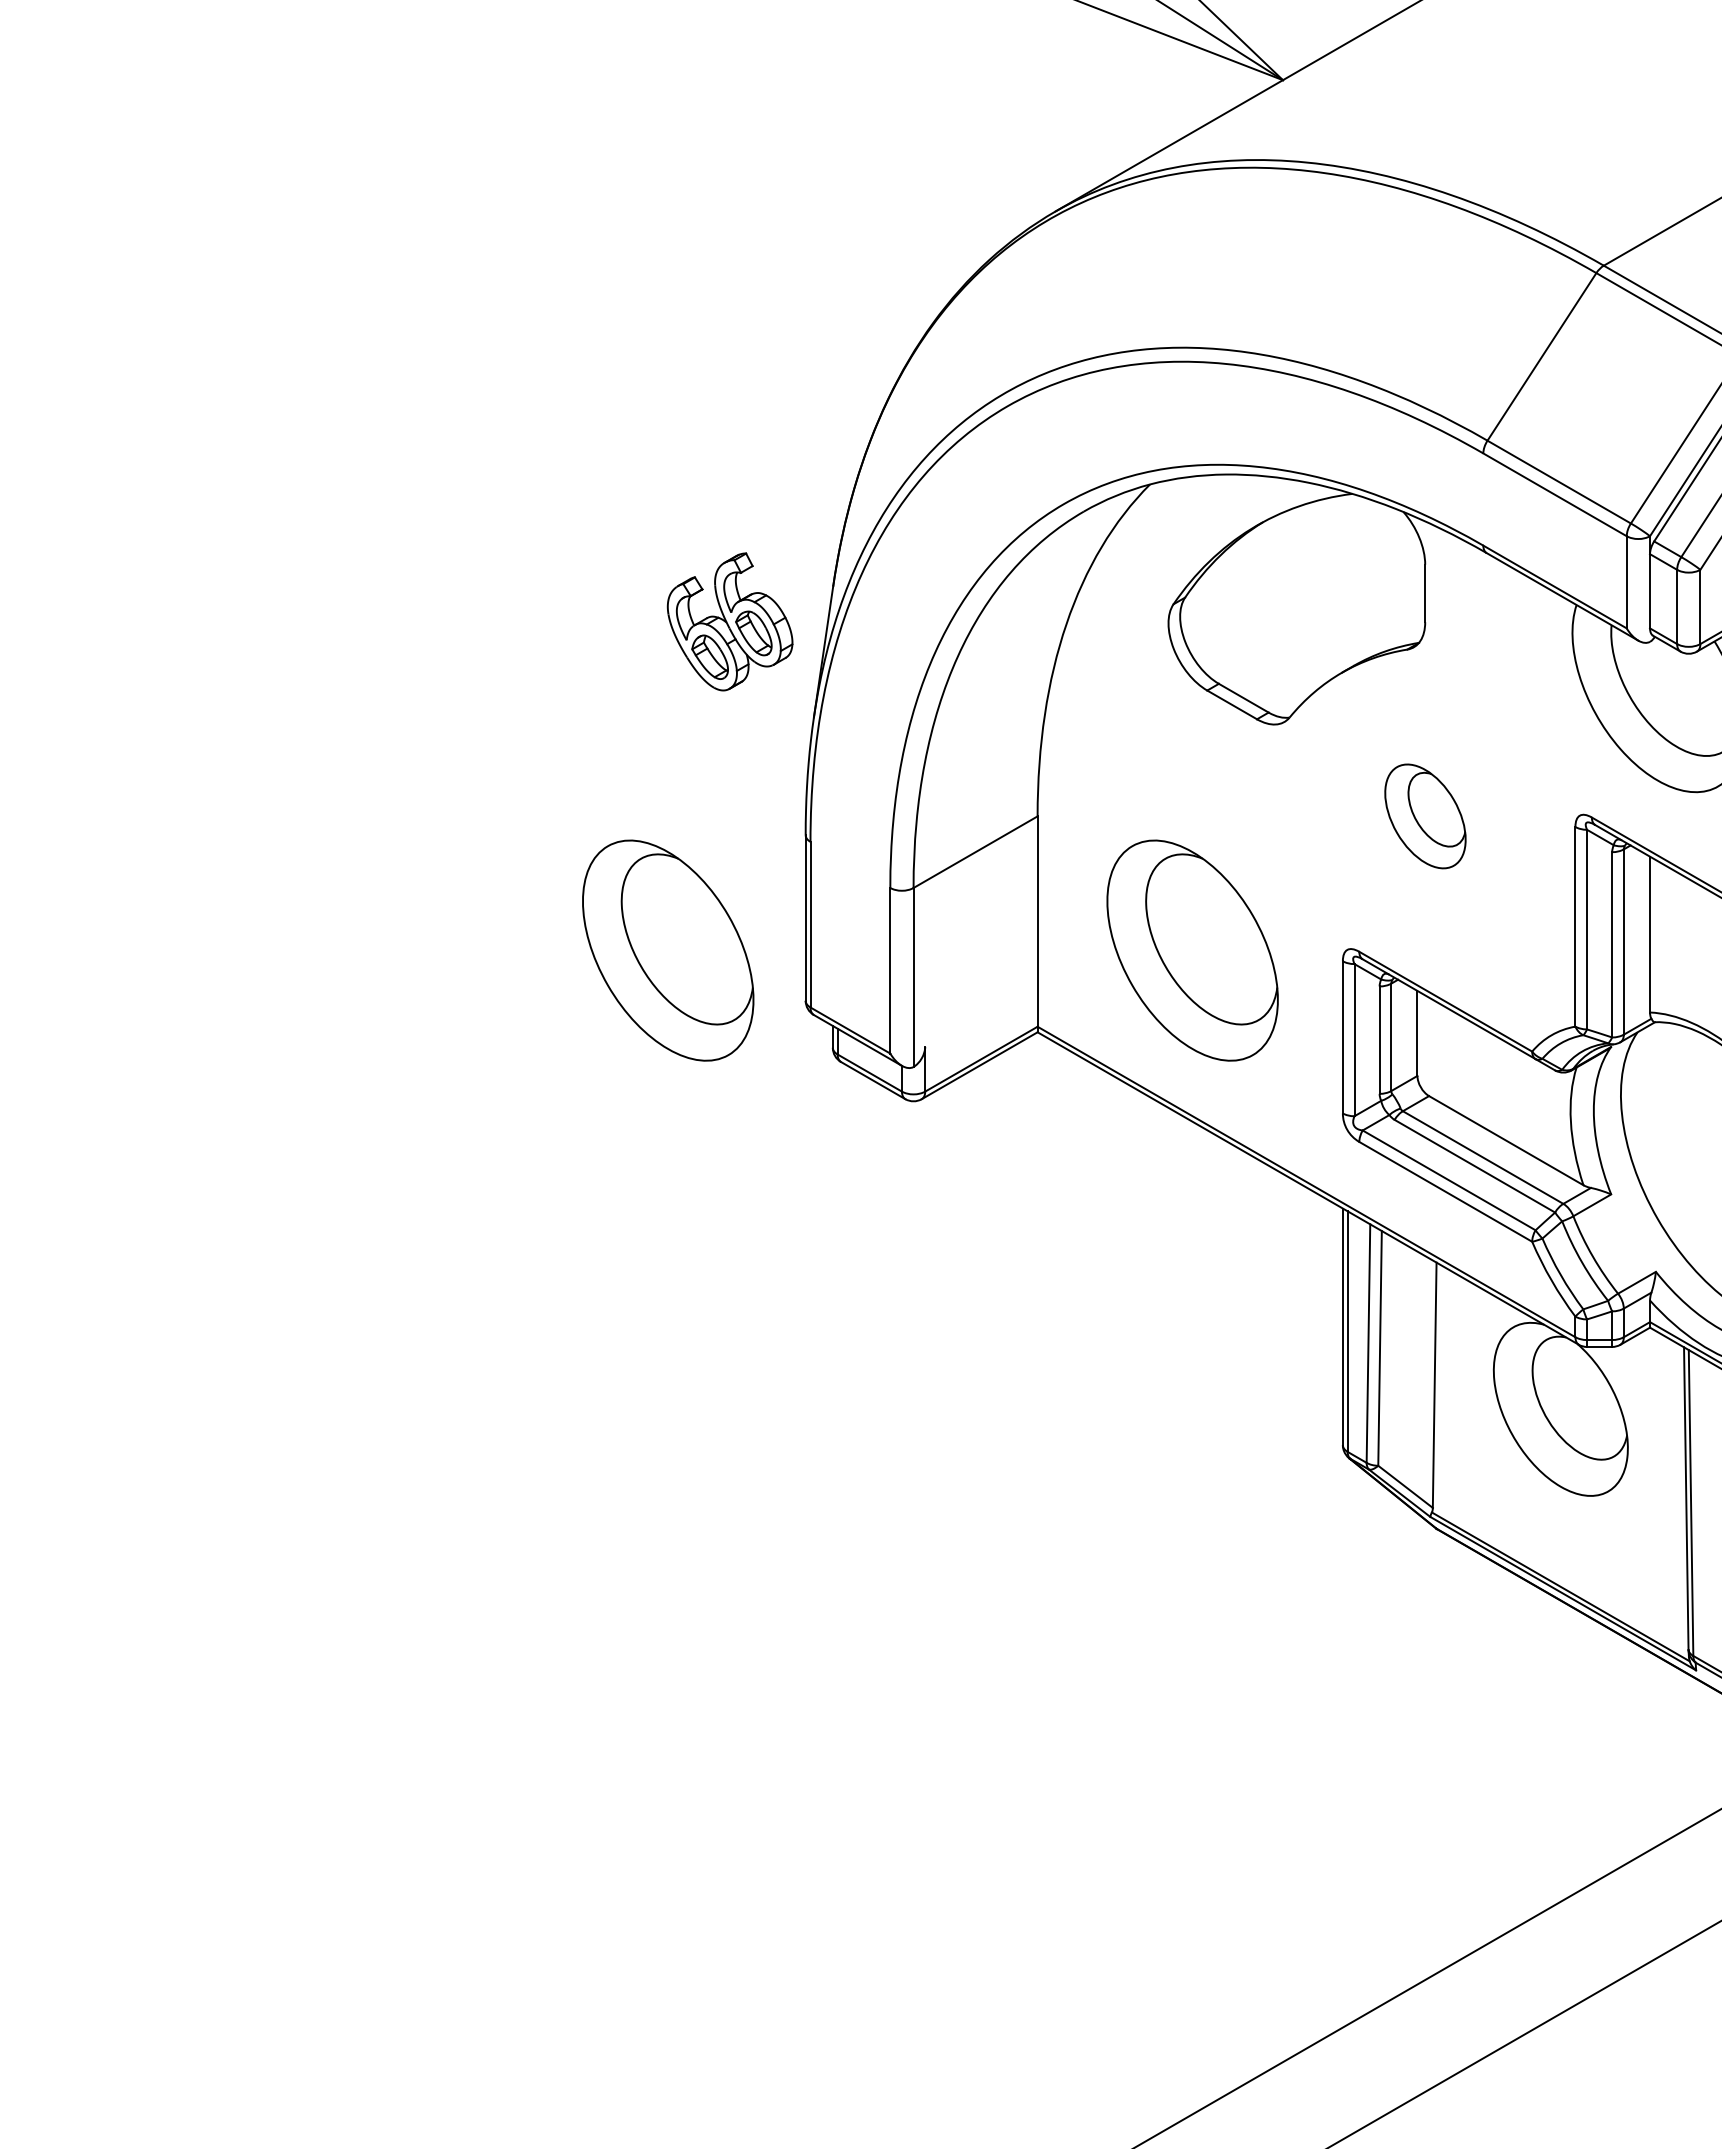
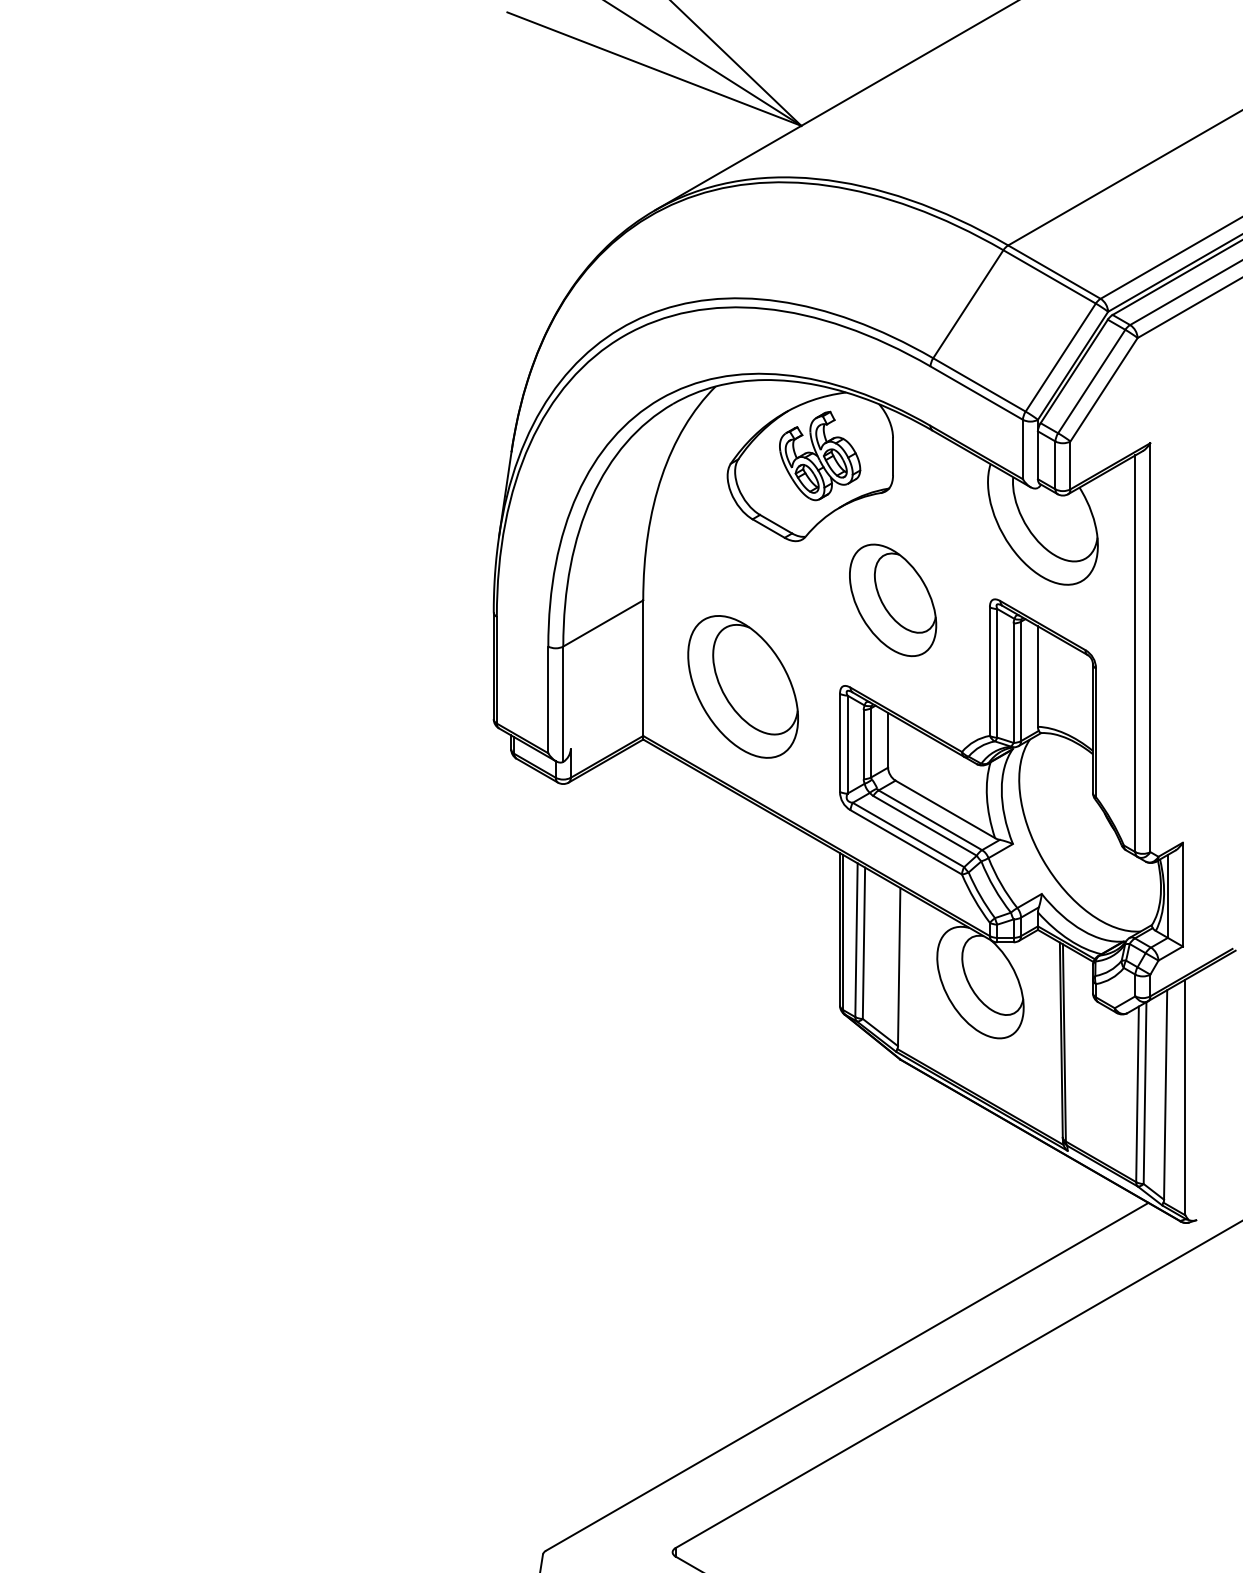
part: (730, 621) -> (820, 455), moved
part: (1425, 816) -> (893, 600), size x1.67
part: (667, 949) -> (404, 686), removed

